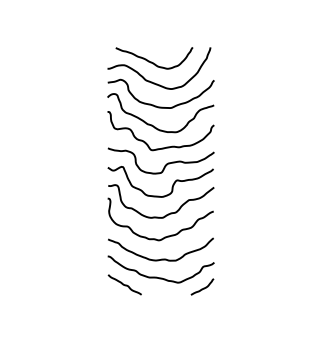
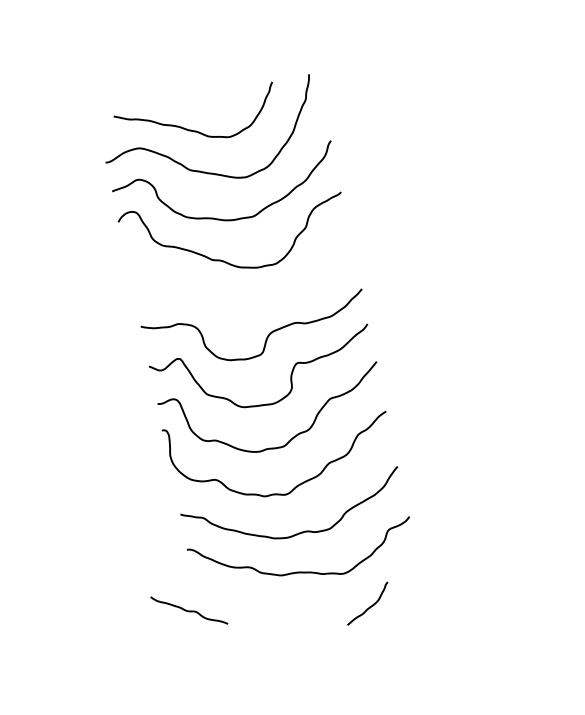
curve: (161, 147) -> (250, 301), removed
curve: (124, 284) -> (188, 610), moved
curve: (203, 287) -> (370, 604), moved

